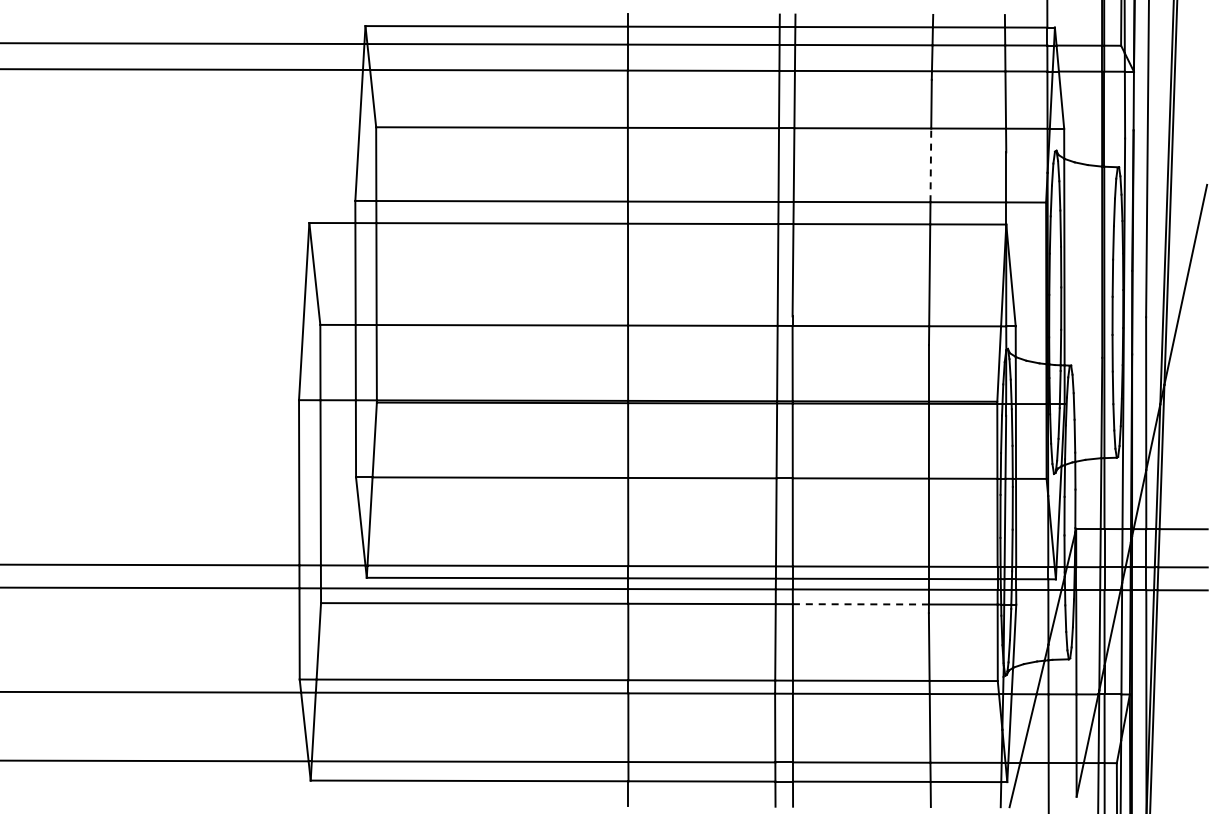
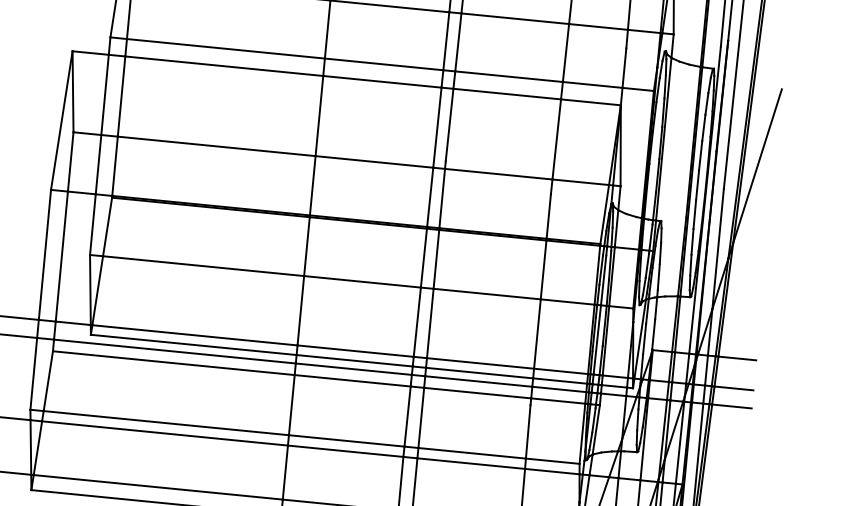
line: (930, 165) -> (565, 53), dashed -> solid
line: (860, 604) -> (477, 393), dashed -> solid

